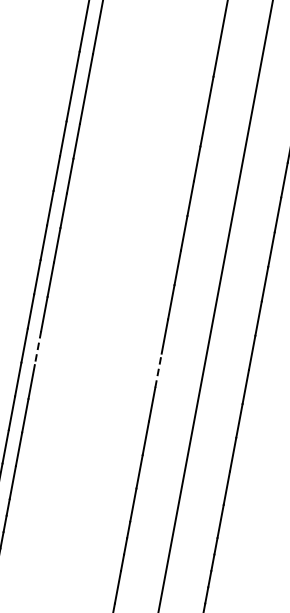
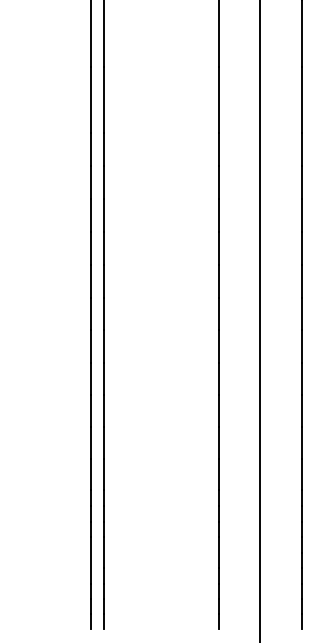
line: (38, 349) -> (104, 347), dashed -> solid
line: (158, 370) -> (218, 346), dashed -> solid

